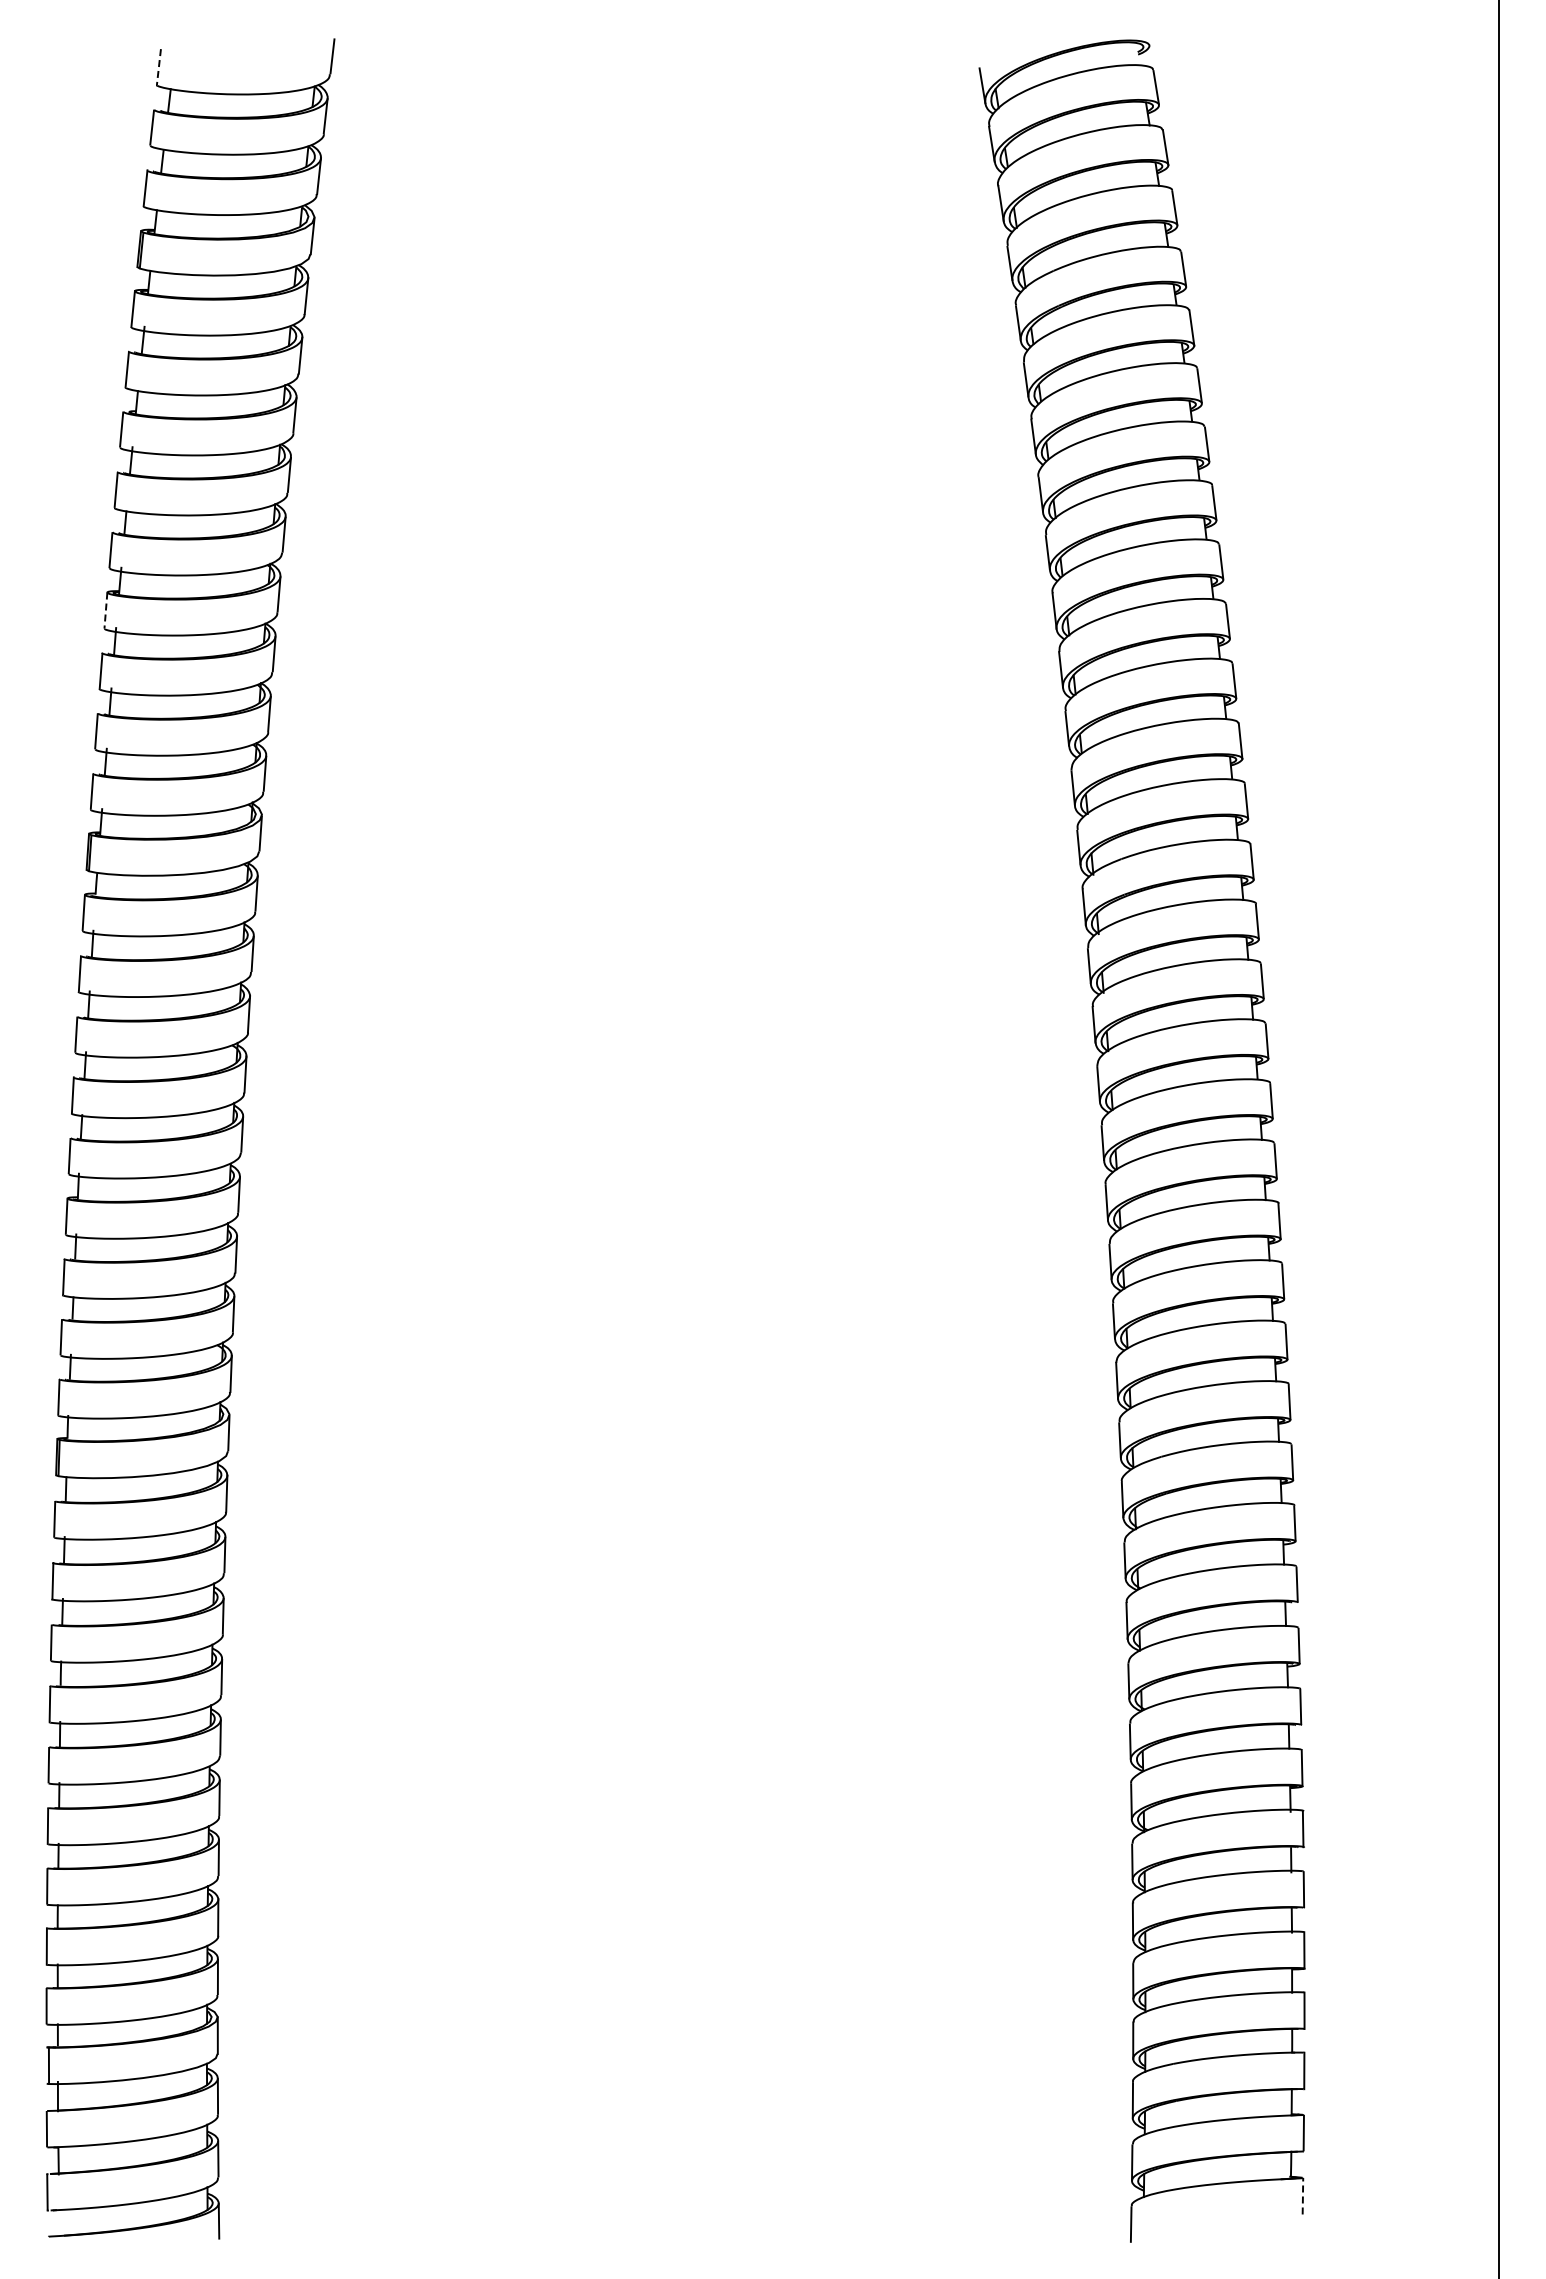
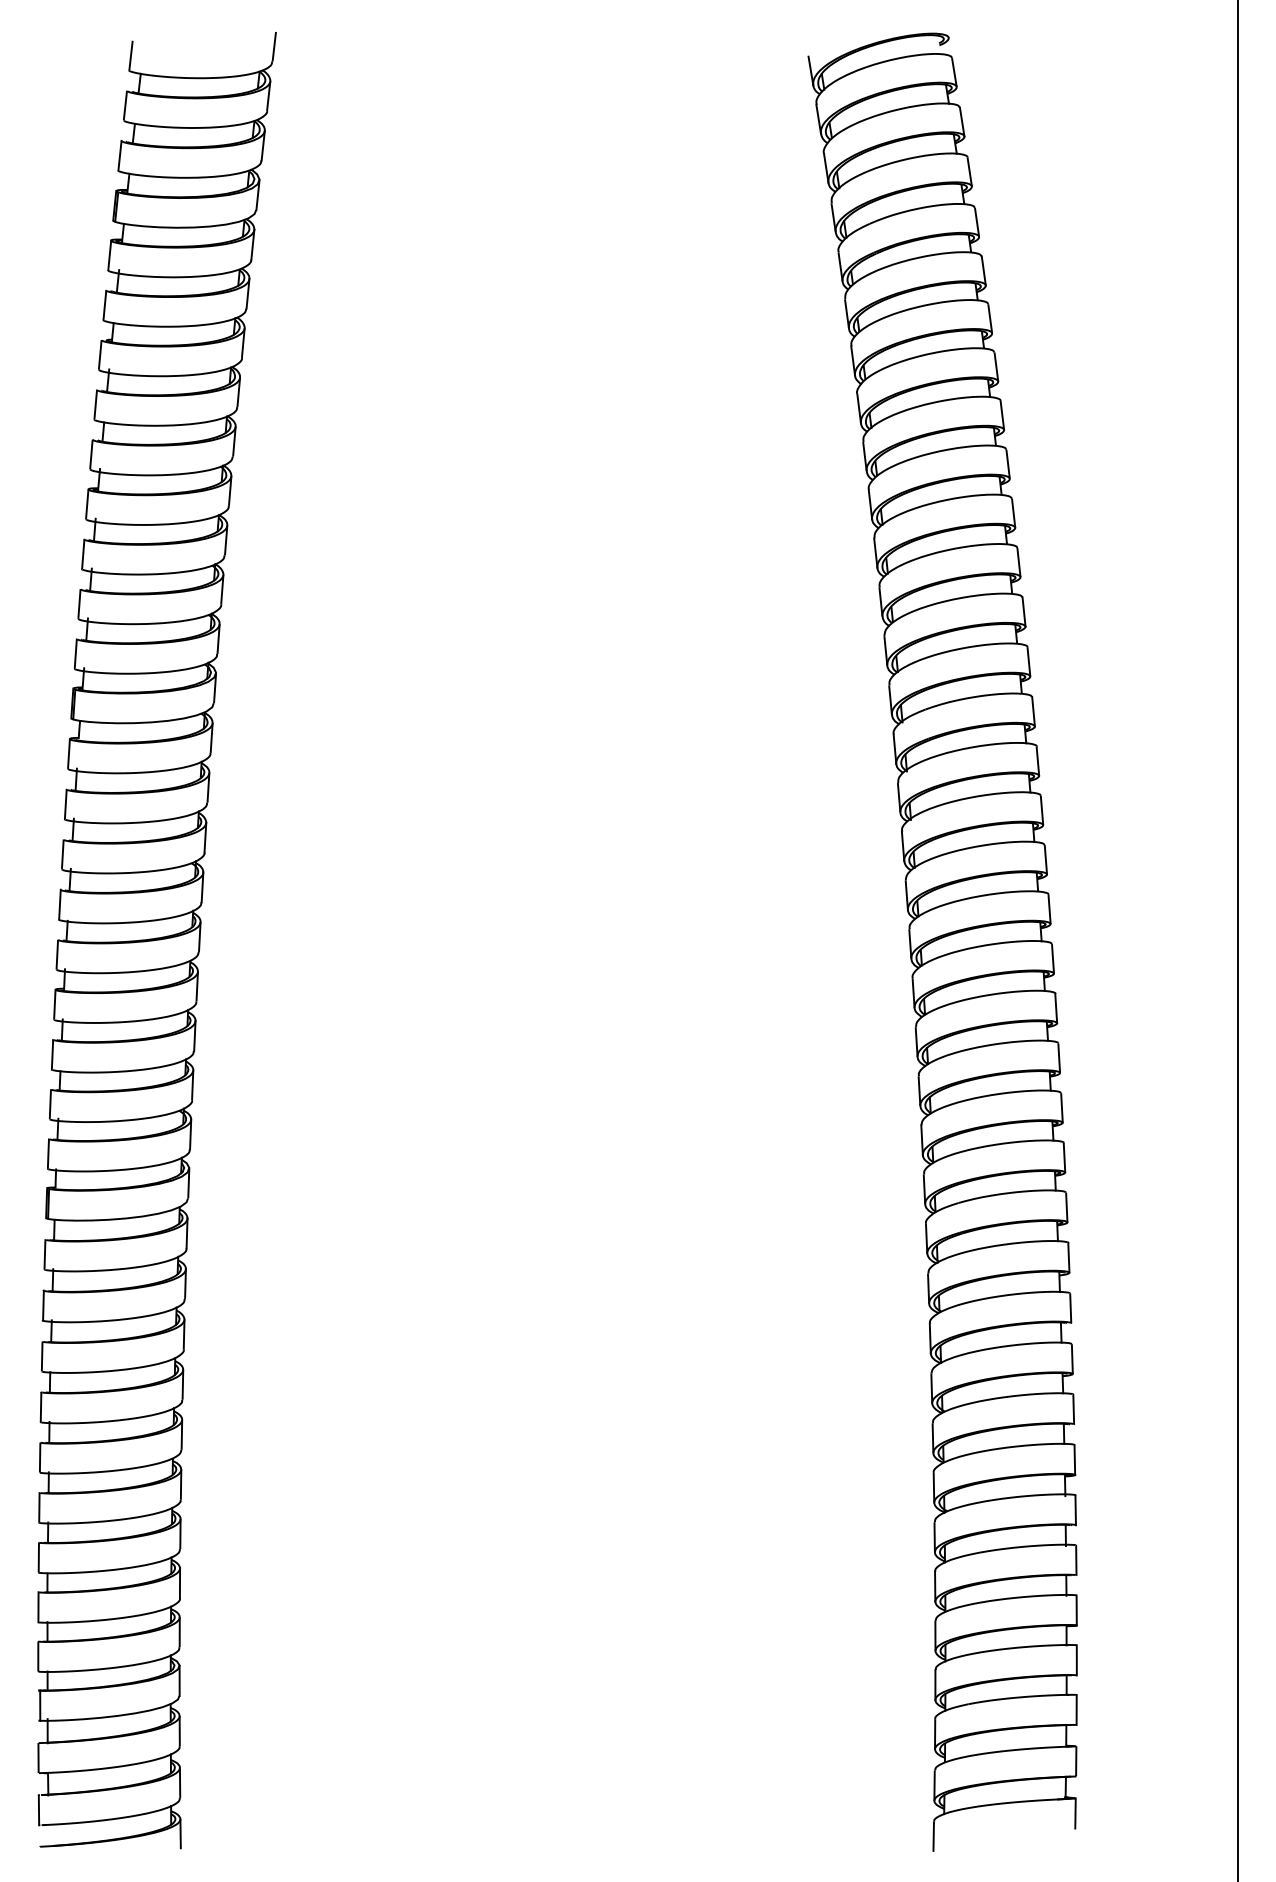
line: (158, 67) -> (130, 55), dashed -> solid
line: (105, 610) -> (86, 504), dashed -> solid
line: (1302, 2195) -> (1075, 1812), dashed -> solid

